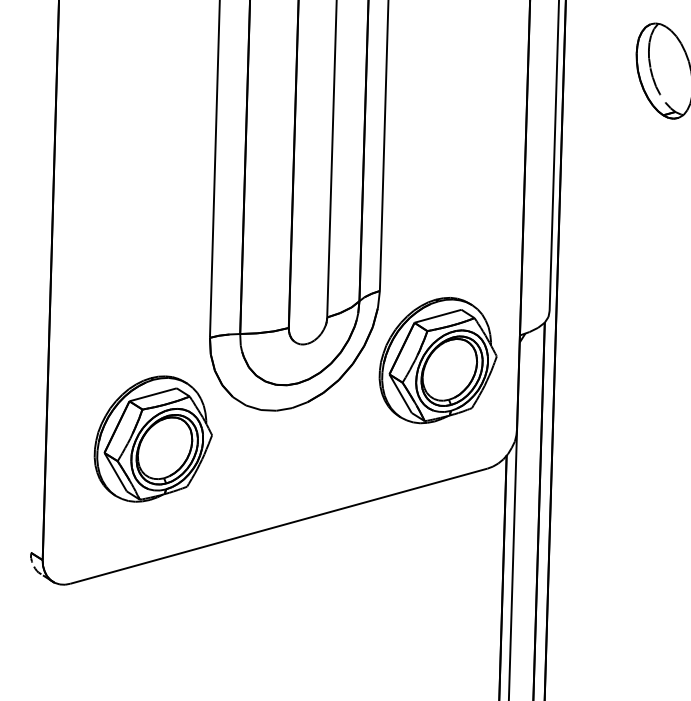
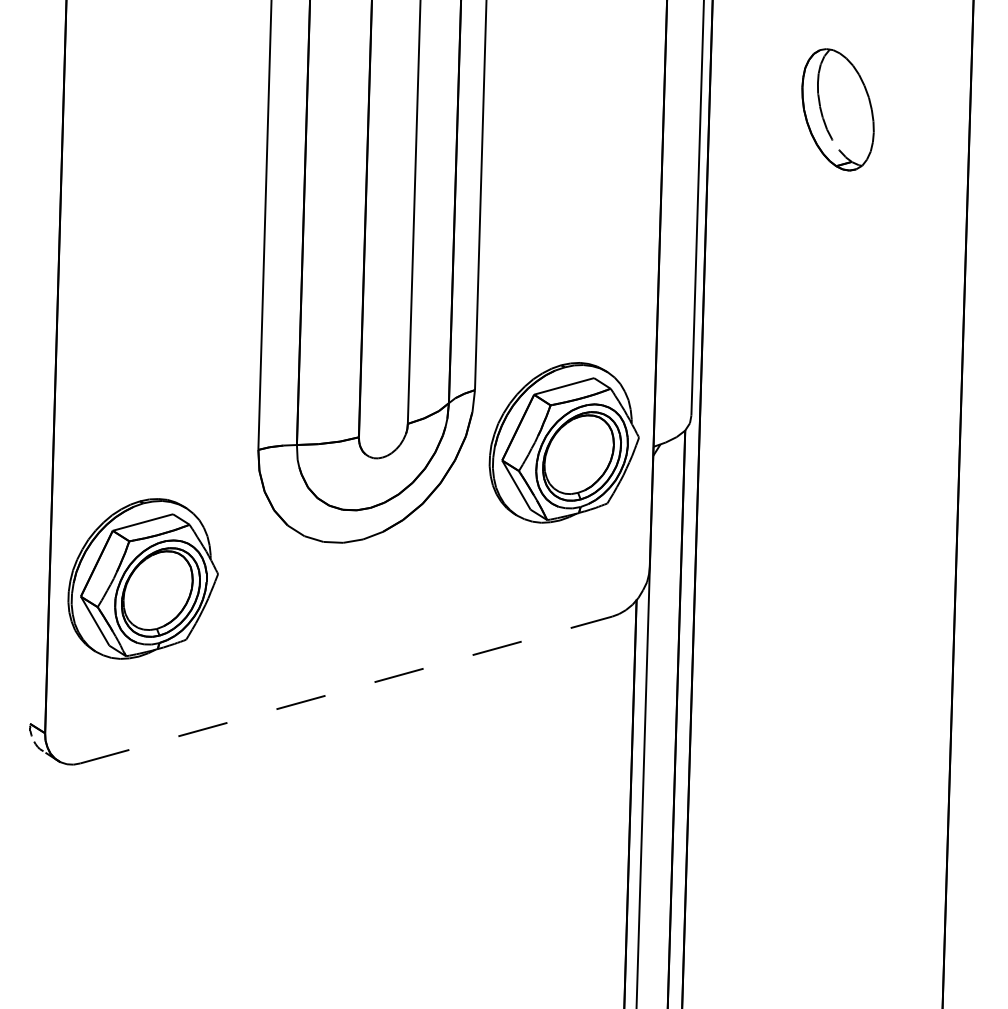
part: (437, 360) -> (563, 442), moved
part: (152, 438) -> (142, 578), moved
line: (279, 526) -> (346, 690), solid -> dashed

